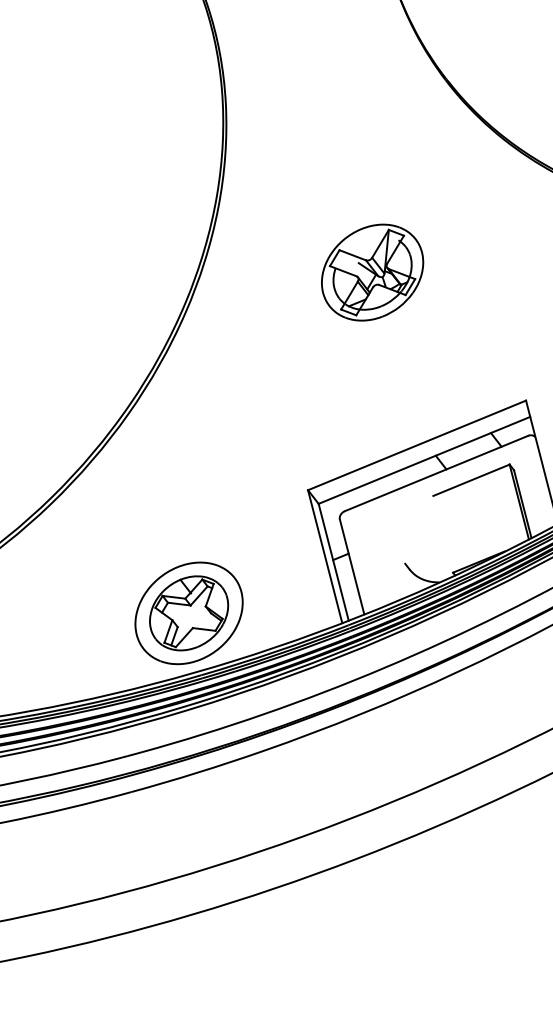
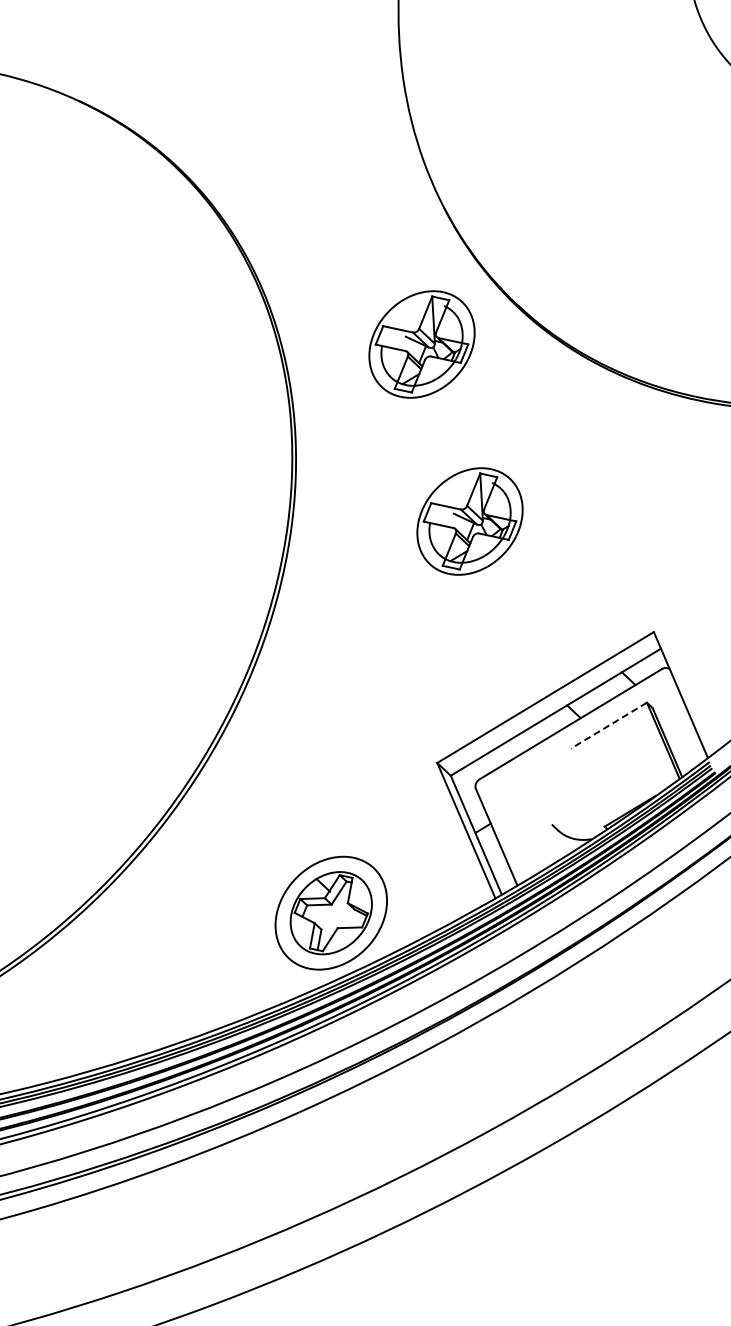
part: (353, 102) -> (421, 344), added
line: (470, 480) -> (608, 725), solid -> dashed

